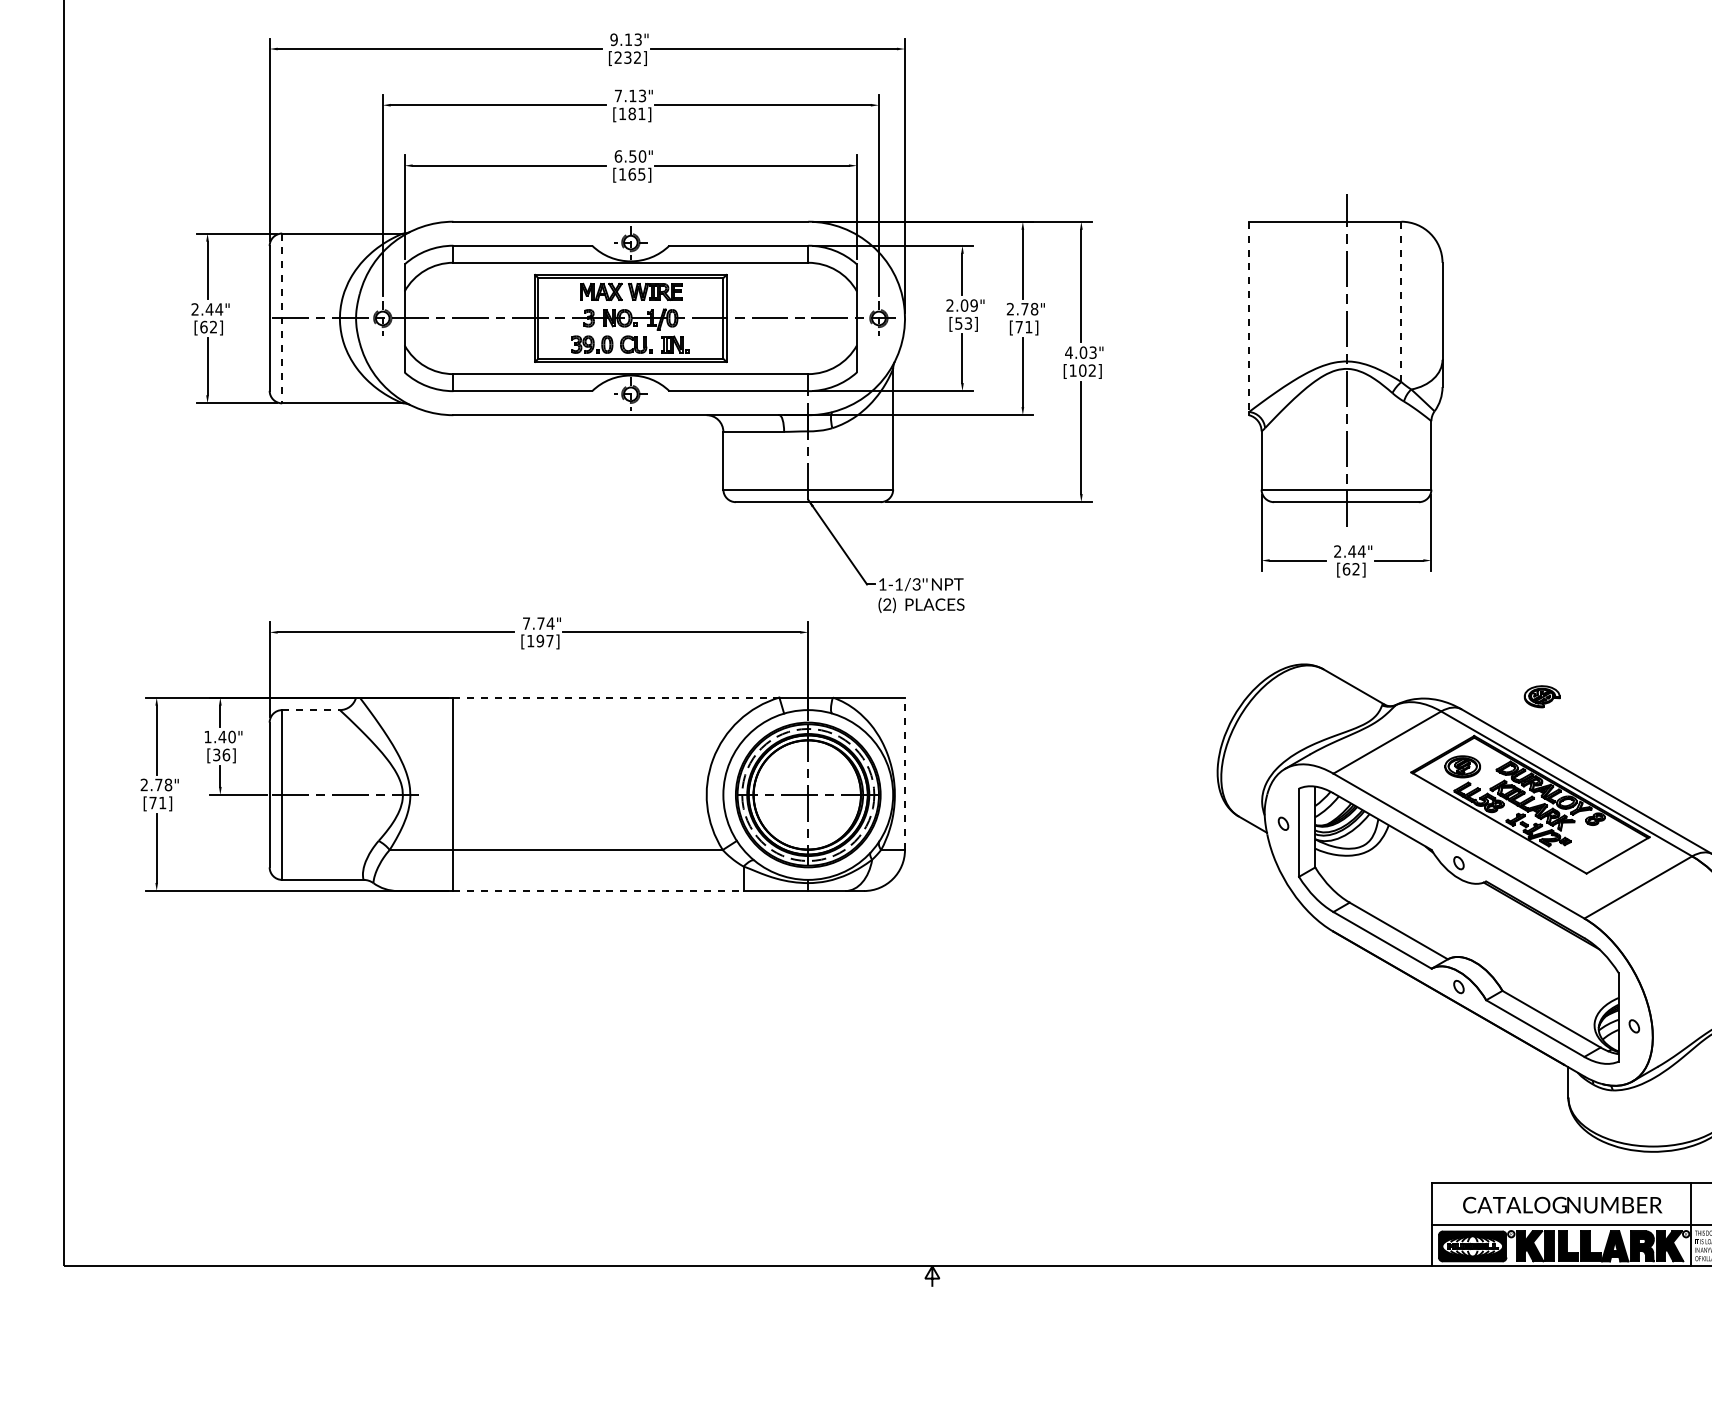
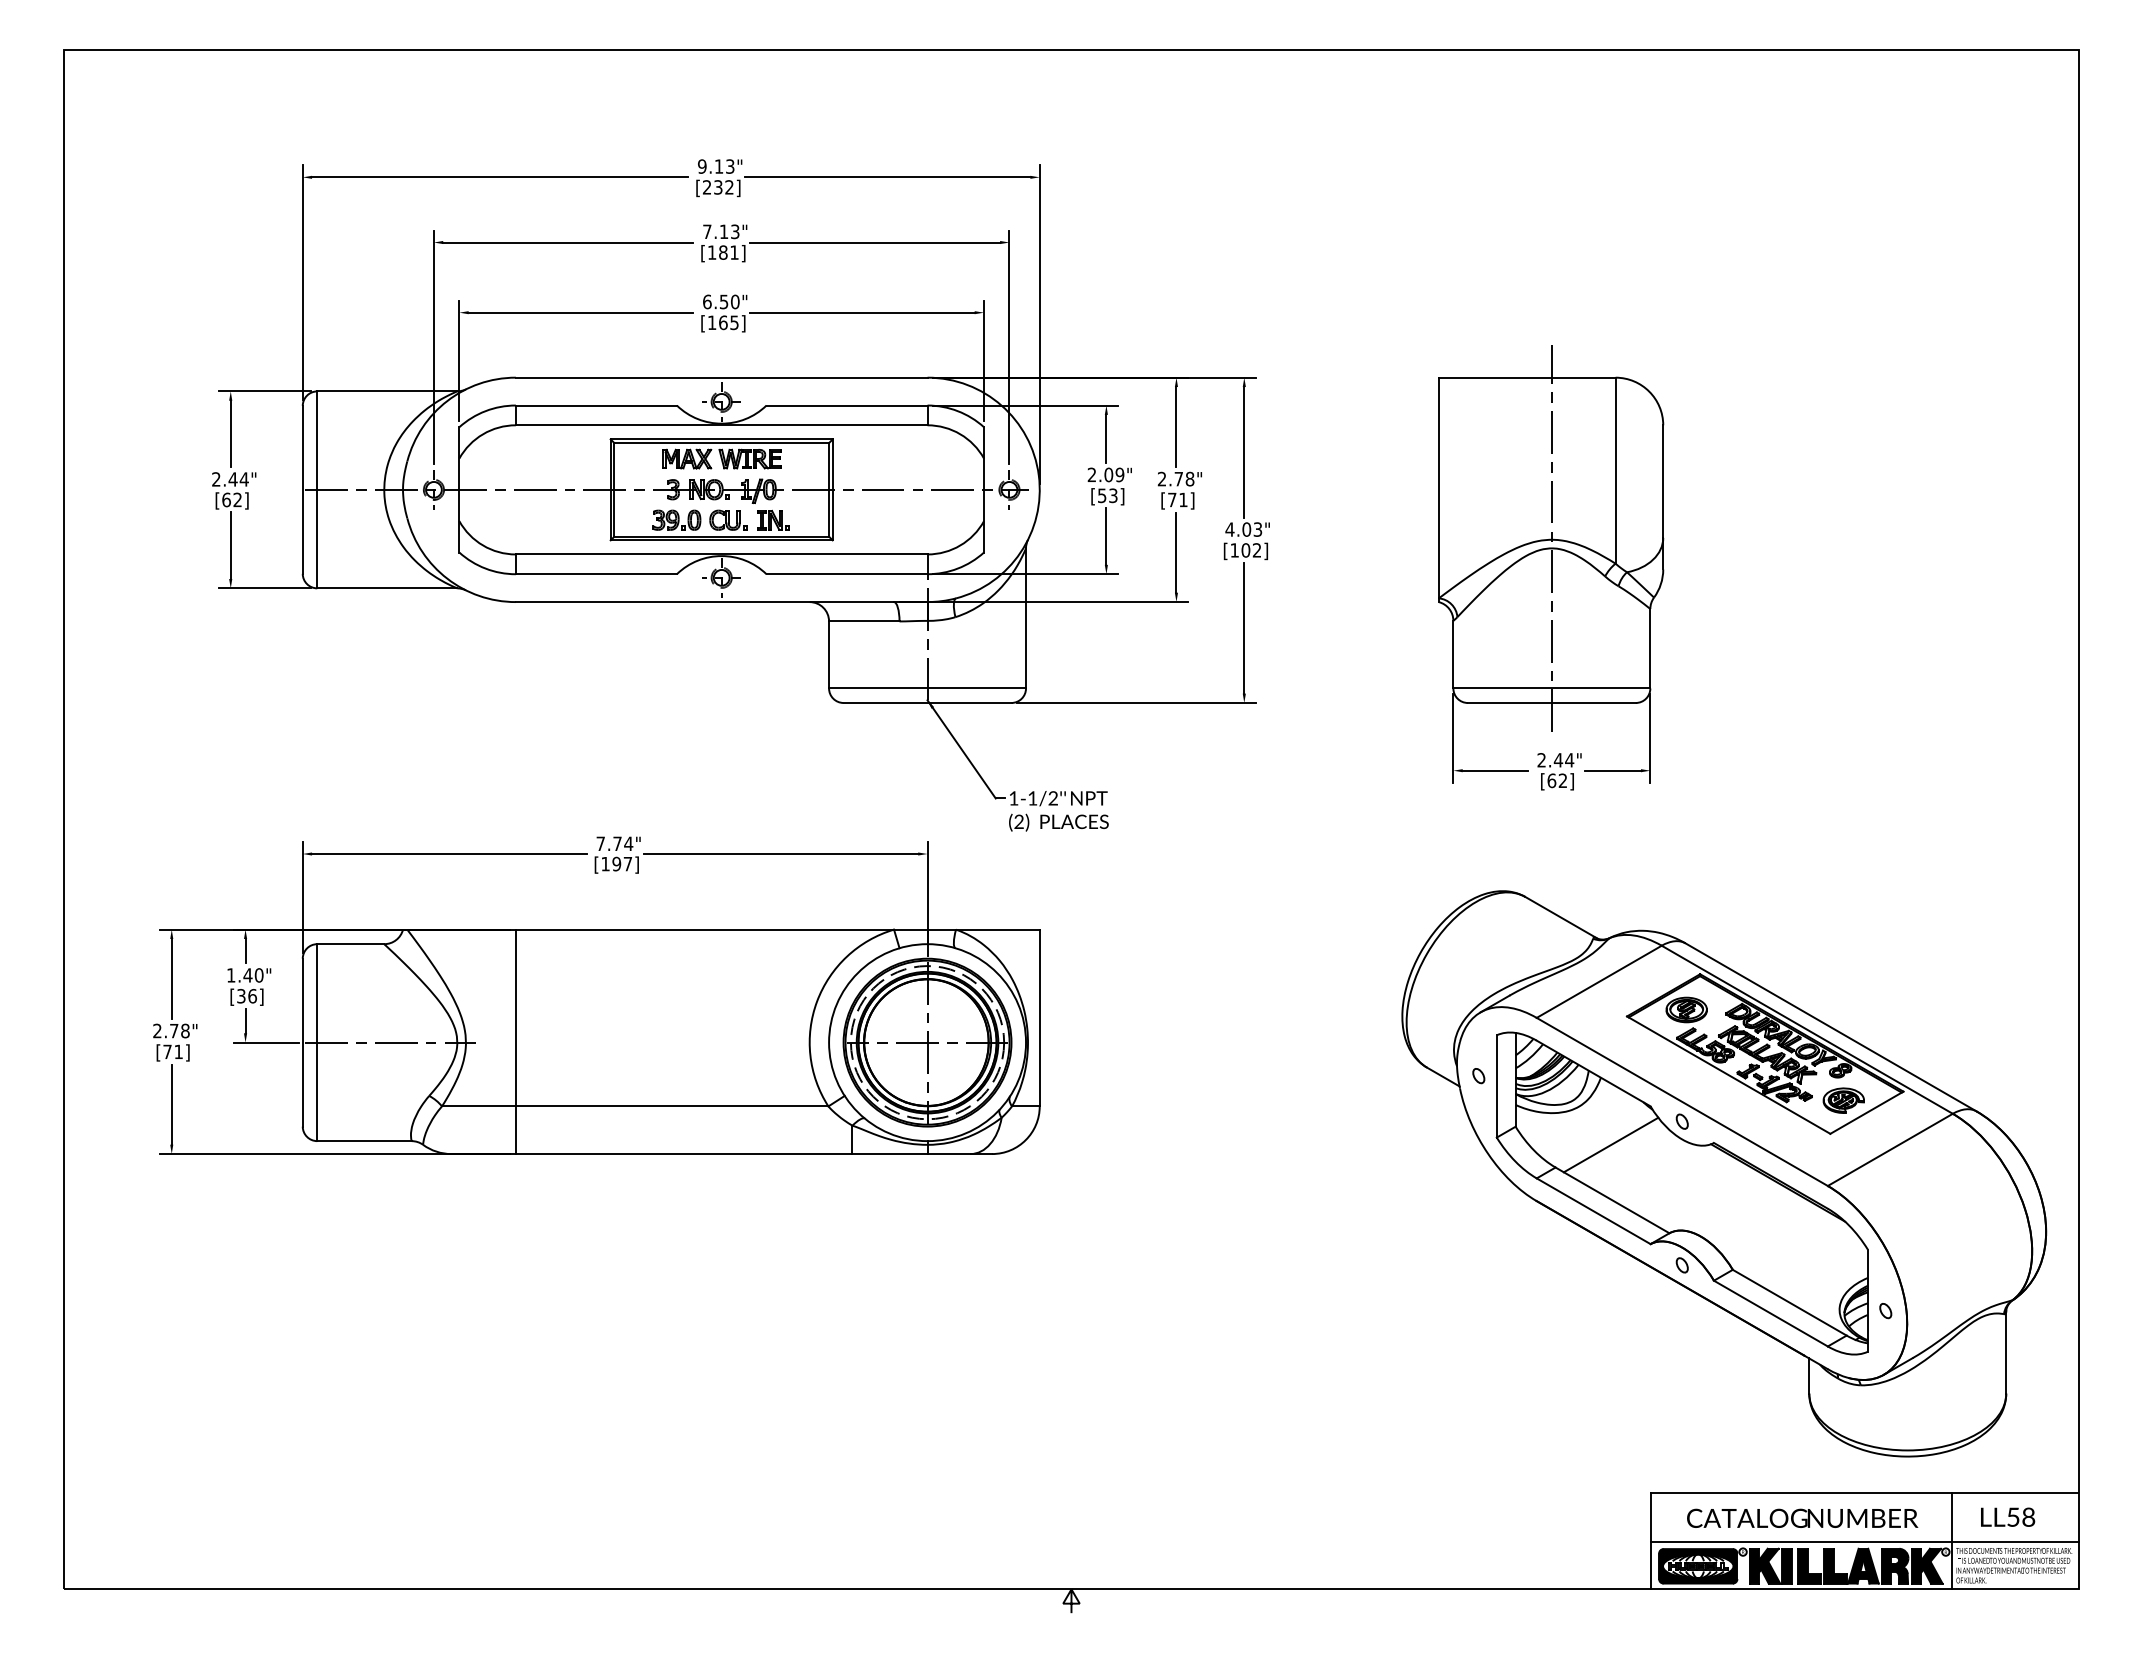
line: (1401, 301) -> (1615, 470), dashed -> solid
line: (1248, 317) -> (1438, 488), dashed -> solid
line: (282, 318) -> (317, 490), dashed -> solid
text: (916, 586) -> (1052, 800), 1-1/3'' -> 1-1/2''
part: (1541, 696) -> (1843, 1100), moved
line: (616, 697) -> (705, 929), dashed -> solid
line: (311, 710) -> (351, 944), dashed -> solid
line: (904, 773) -> (1039, 1017), dashed -> solid
line: (1397, 882) -> (1610, 1144), added
line: (598, 891) -> (684, 1154), dashed -> solid

